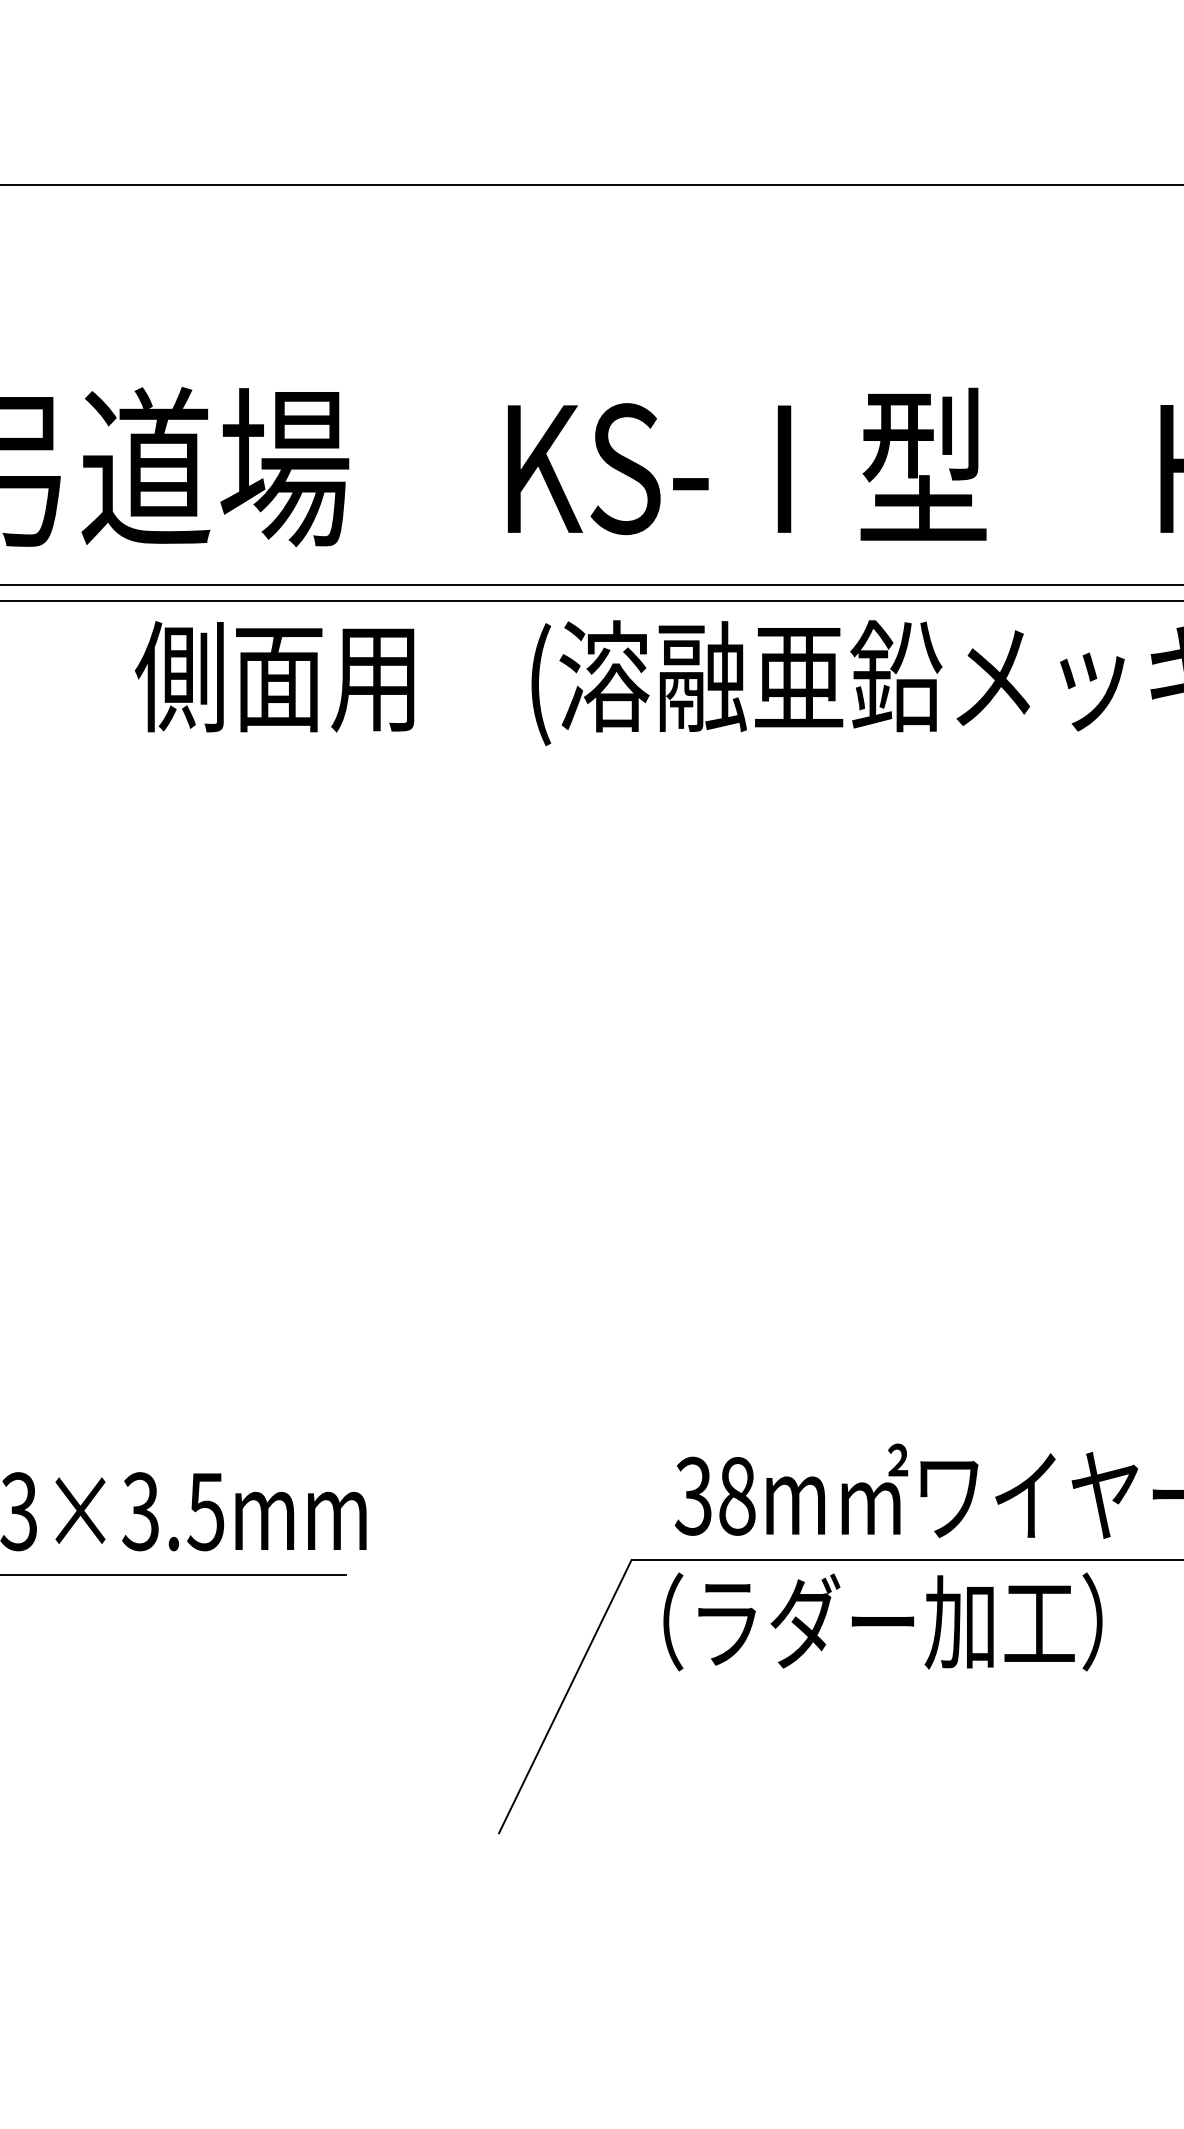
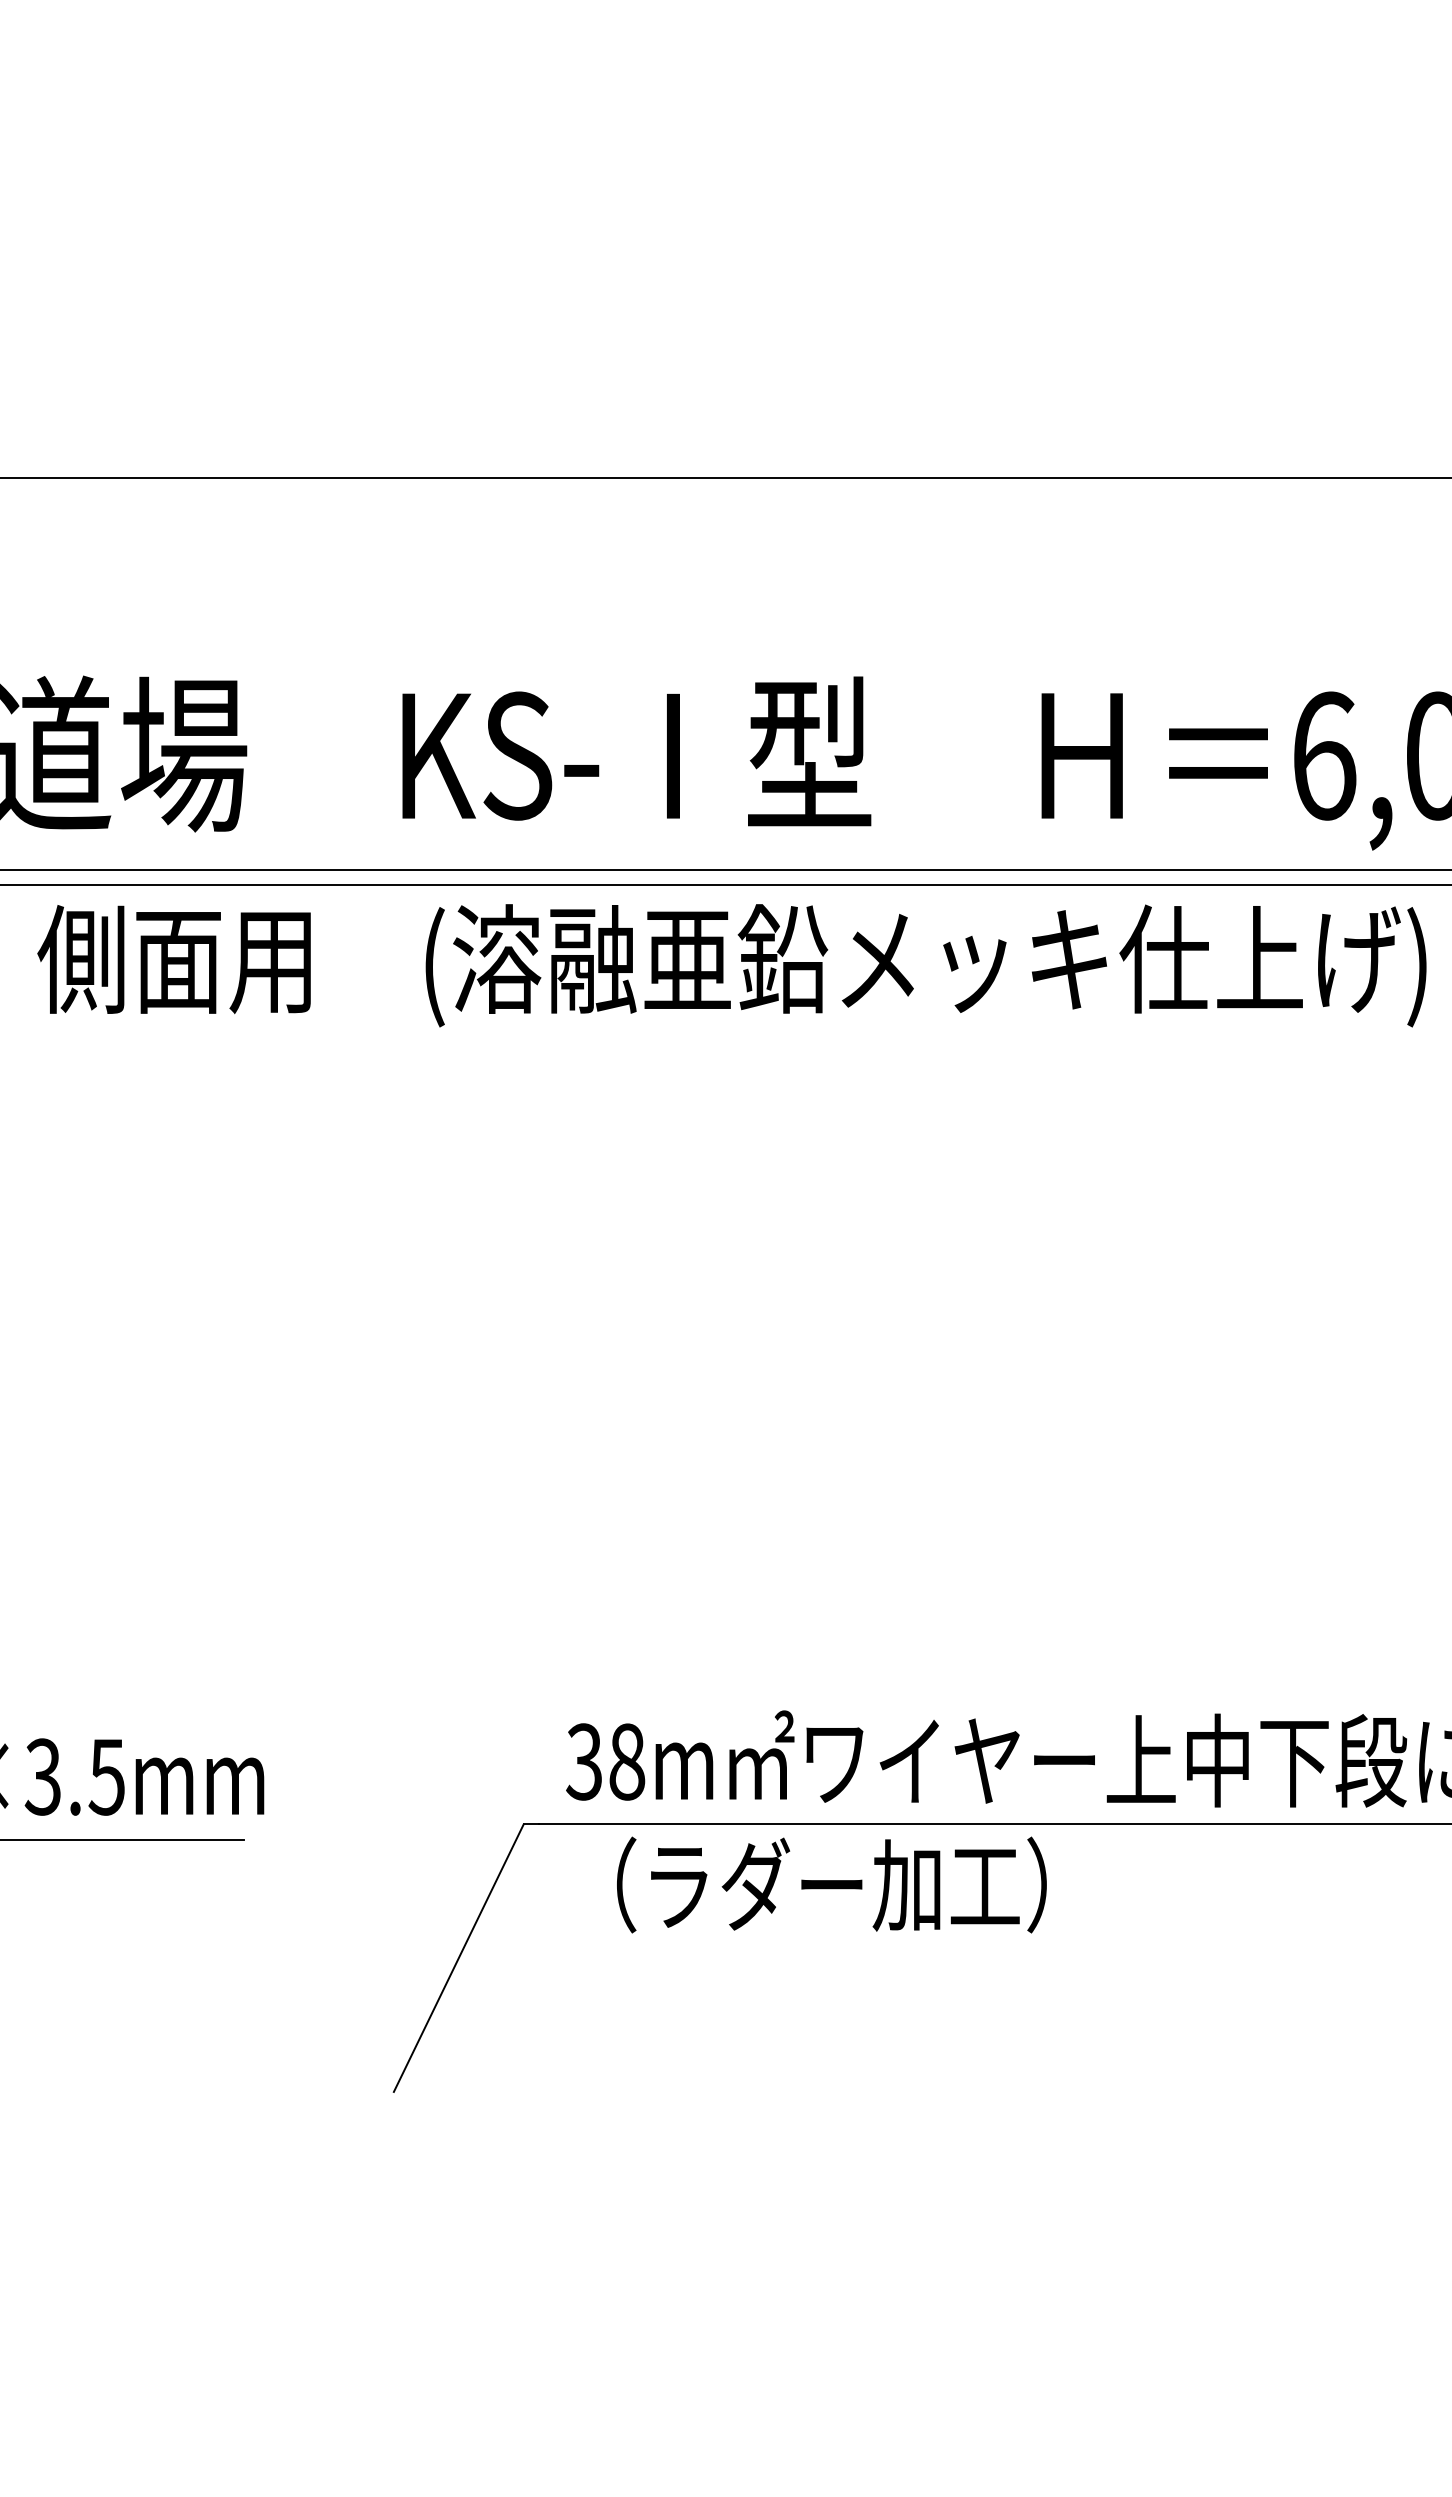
text: (882, 1621) -> (831, 1884), moved

